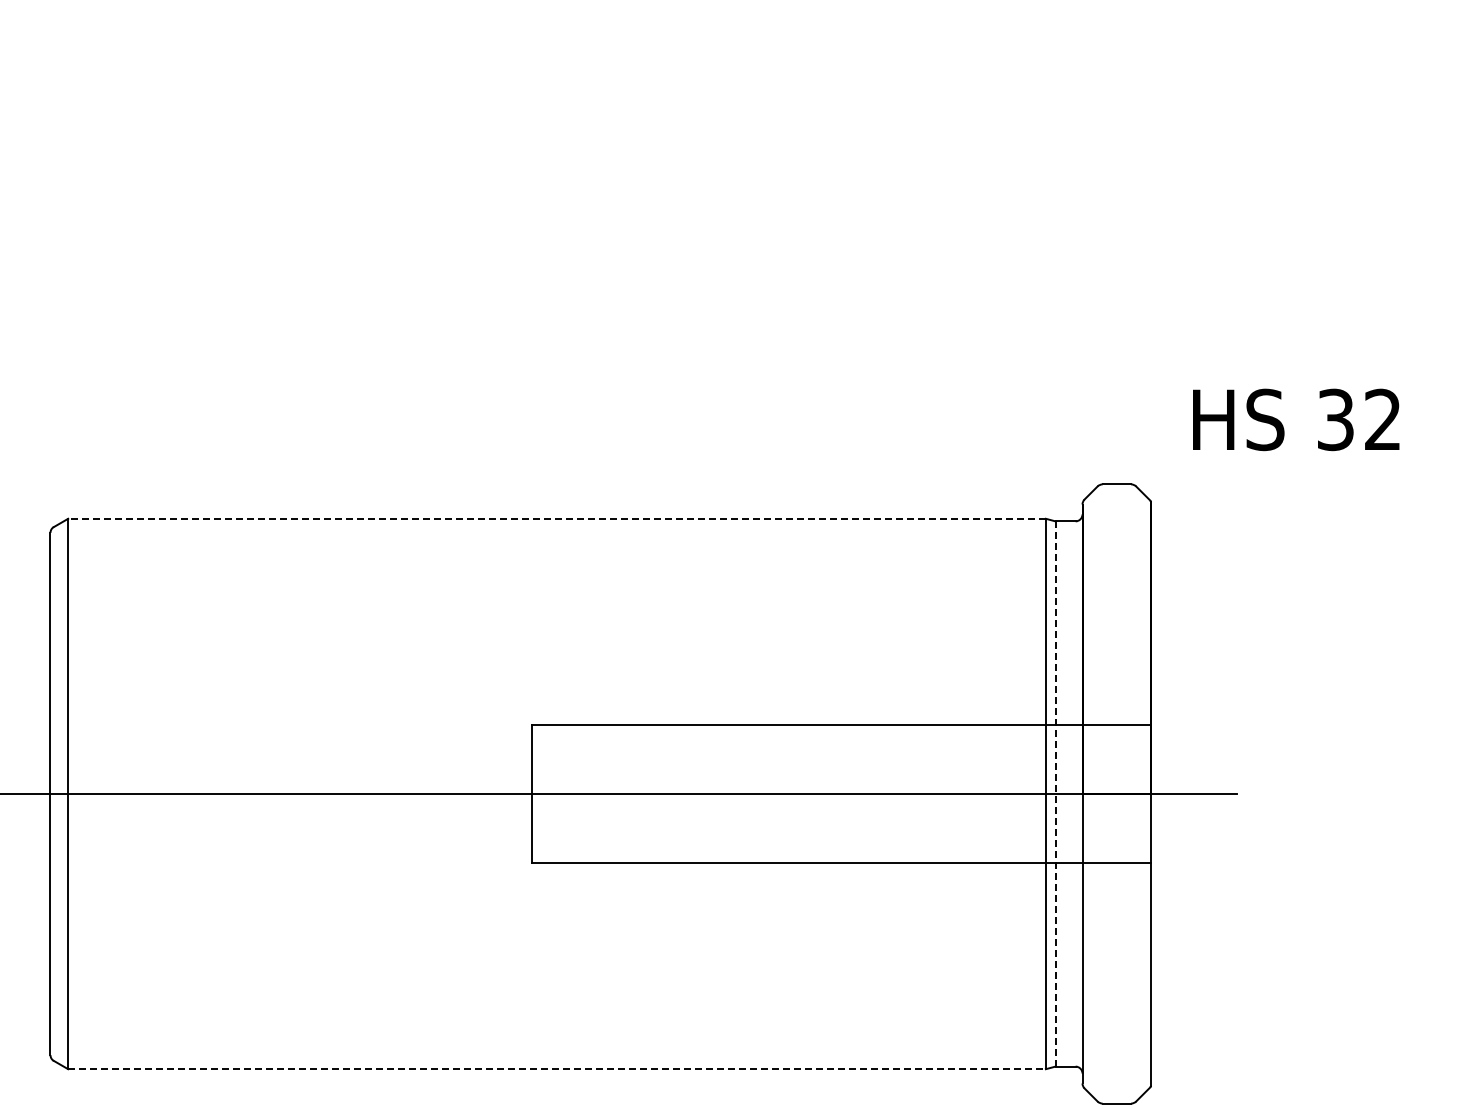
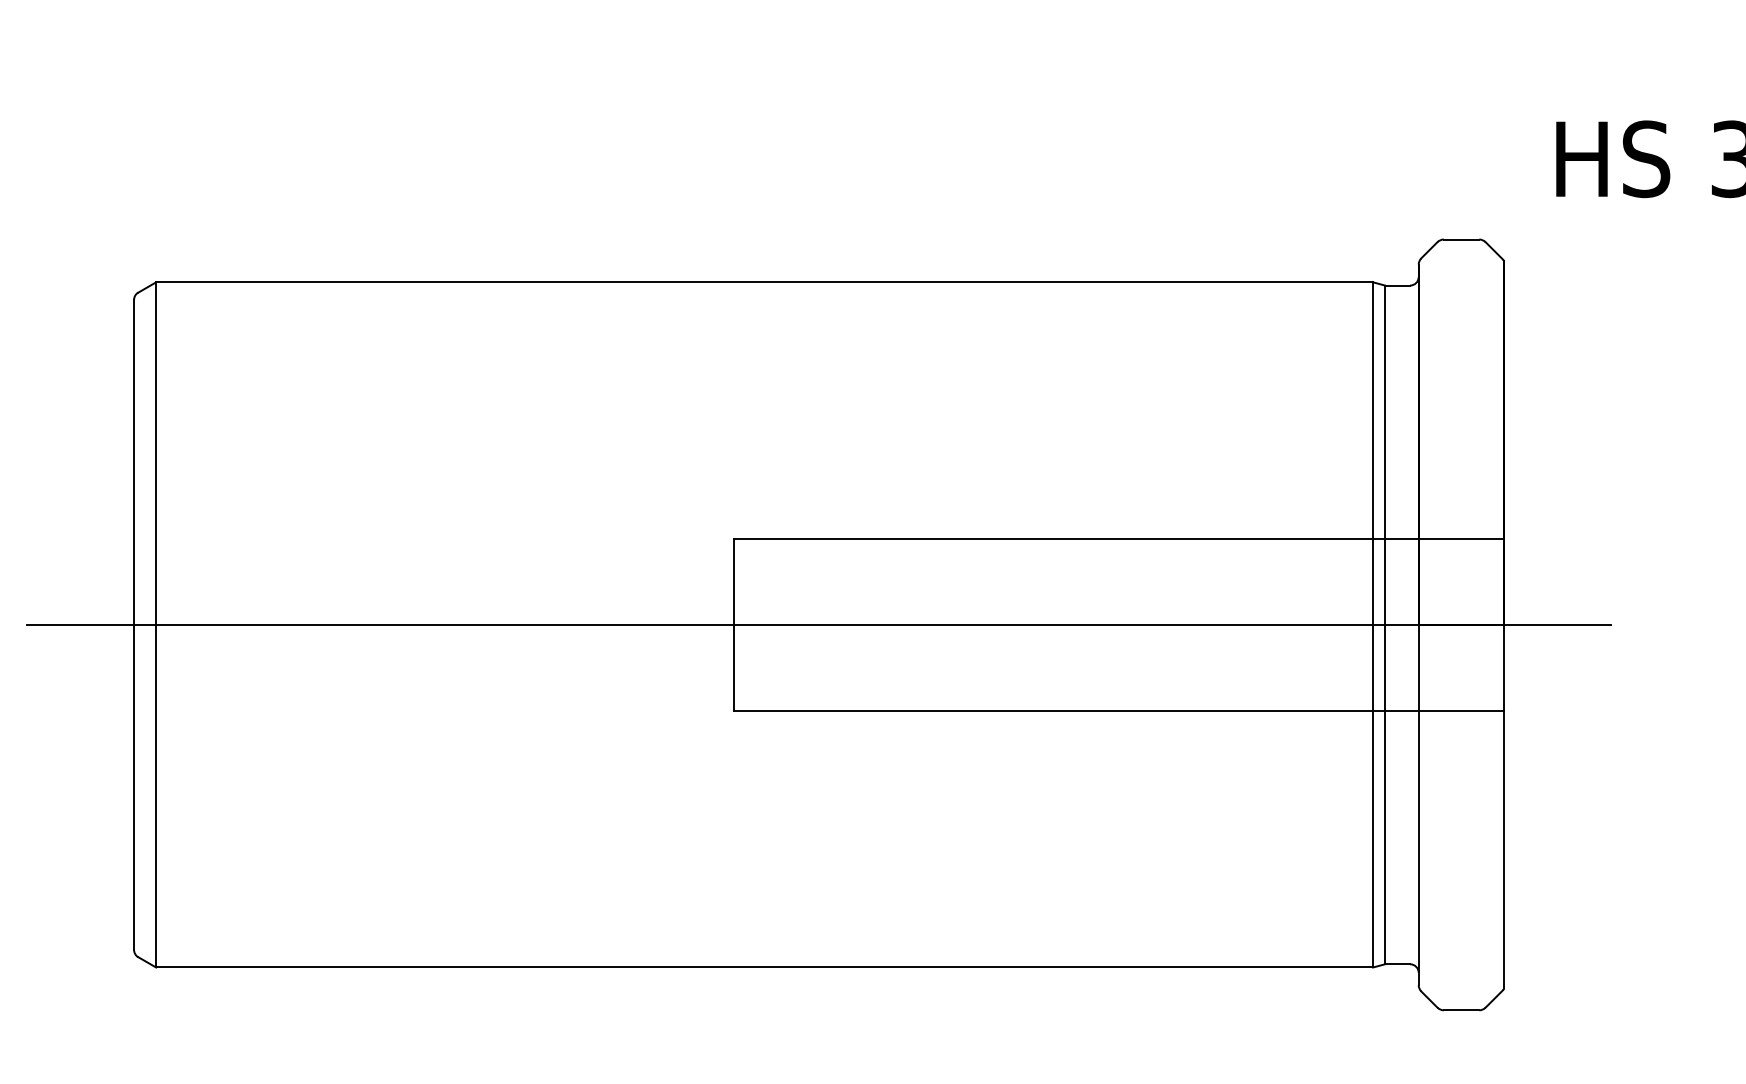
line: (557, 518) -> (765, 281), dashed -> solid
line: (1055, 794) -> (1385, 625), dashed -> solid
line: (557, 1069) -> (765, 967), dashed -> solid

